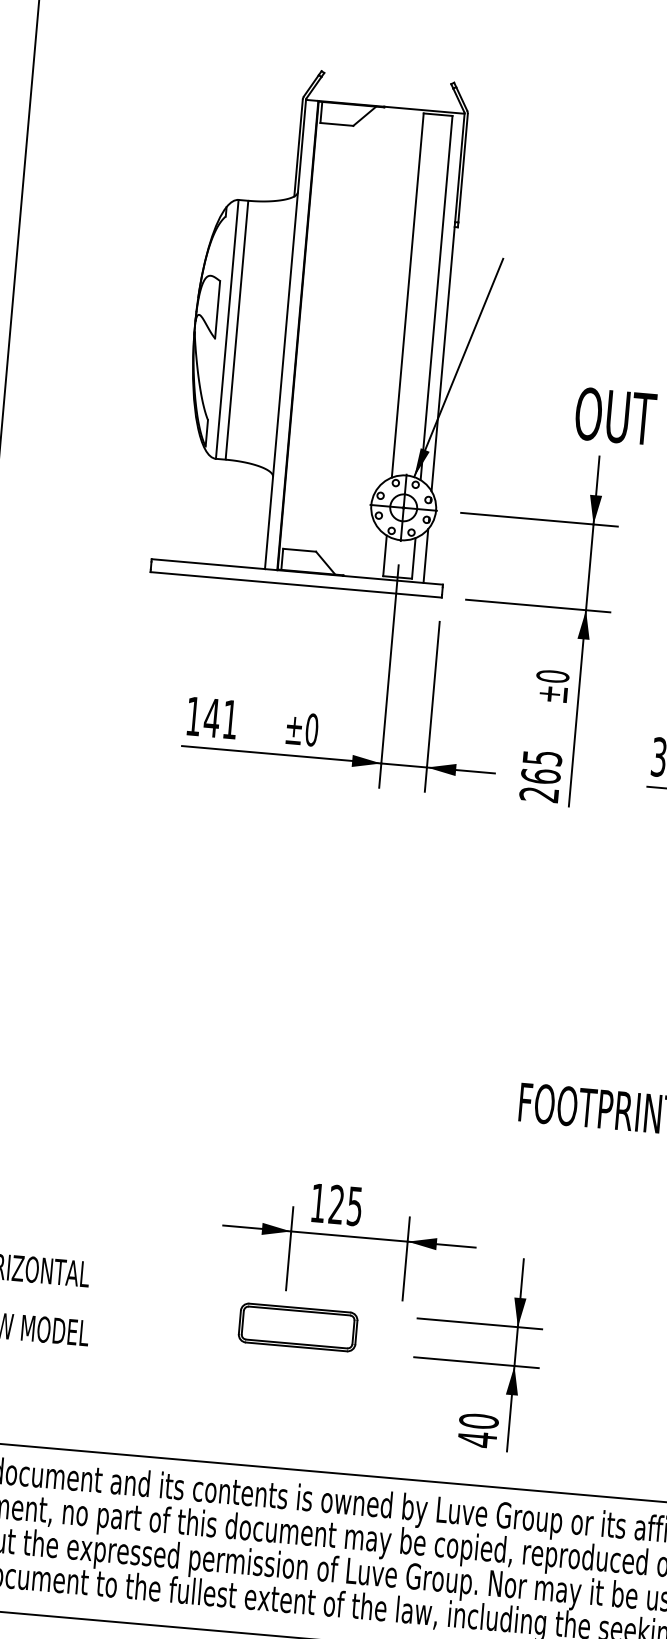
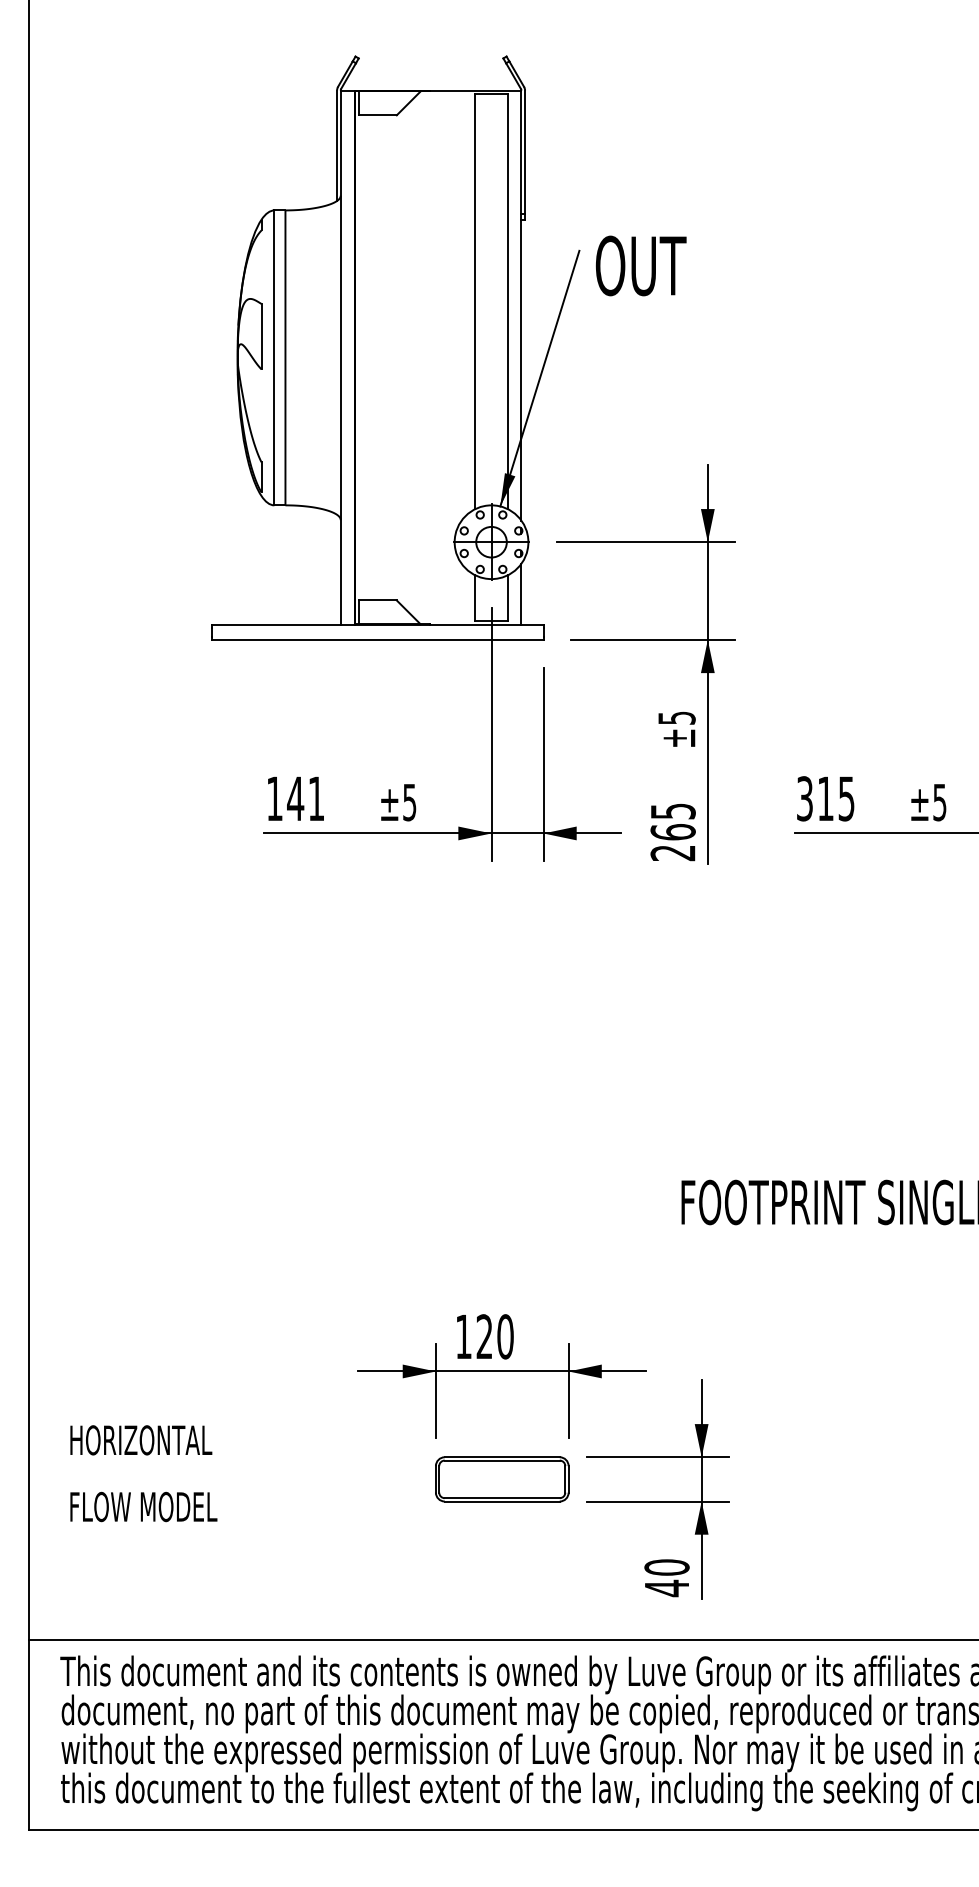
text: (616, 416) -> (641, 265), moved
text: (552, 675) -> (676, 717), ±0 -> ±5
text: (311, 730) -> (409, 802), ±0 -> ±5
text: (354, 1206) -> (505, 1336), 125 -> 120
part: (298, 1327) -> (502, 1479), moved

